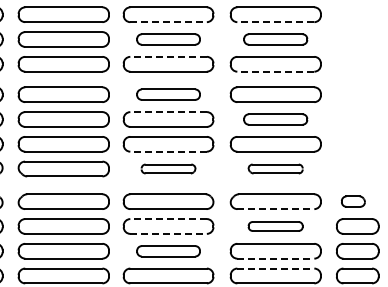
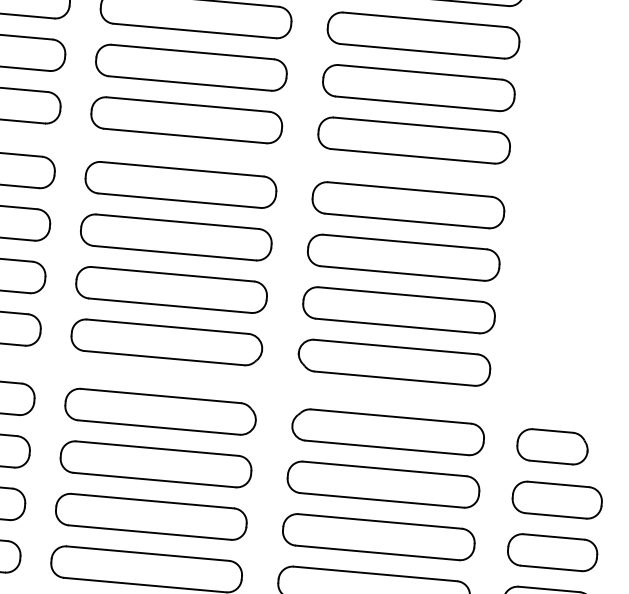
line: (169, 22) -> (196, 31), dashed -> solid
line: (275, 22) -> (421, 51), dashed -> solid
part: (168, 39) -> (191, 67), size x1.43
part: (275, 39) -> (418, 87), size x1.43
line: (168, 56) -> (188, 103), dashed -> solid
line: (275, 71) -> (412, 155), dashed -> solid
part: (168, 94) -> (180, 184), size x1.43
line: (168, 112) -> (177, 222), dashed -> solid
part: (275, 119) -> (403, 257), size x1.43
line: (168, 151) -> (170, 305), dashed -> solid
part: (168, 168) -> (166, 341), size x1.67
part: (275, 168) -> (393, 361), size x1.67
part: (353, 201) -> (552, 446), size x1.43
line: (276, 209) -> (388, 448), dashed -> solid
line: (168, 219) -> (157, 449), dashed -> solid
part: (275, 226) -> (382, 484), size x1.67
line: (169, 233) -> (156, 479), dashed -> solid
part: (168, 251) -> (151, 517), size x1.43
line: (276, 258) -> (378, 552), dashed -> solid
line: (276, 268) -> (376, 573), dashed -> solid

